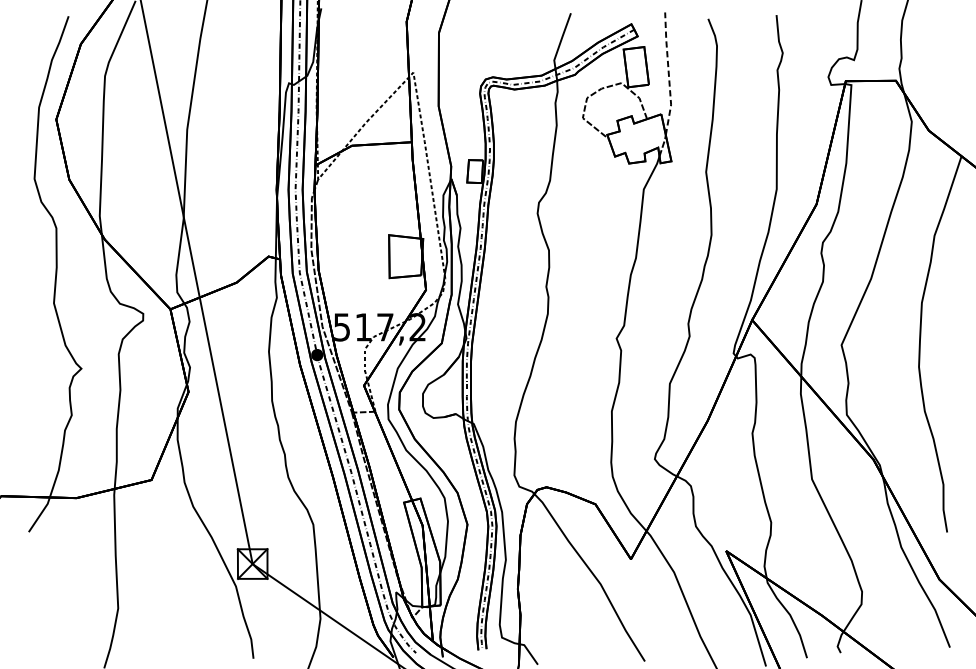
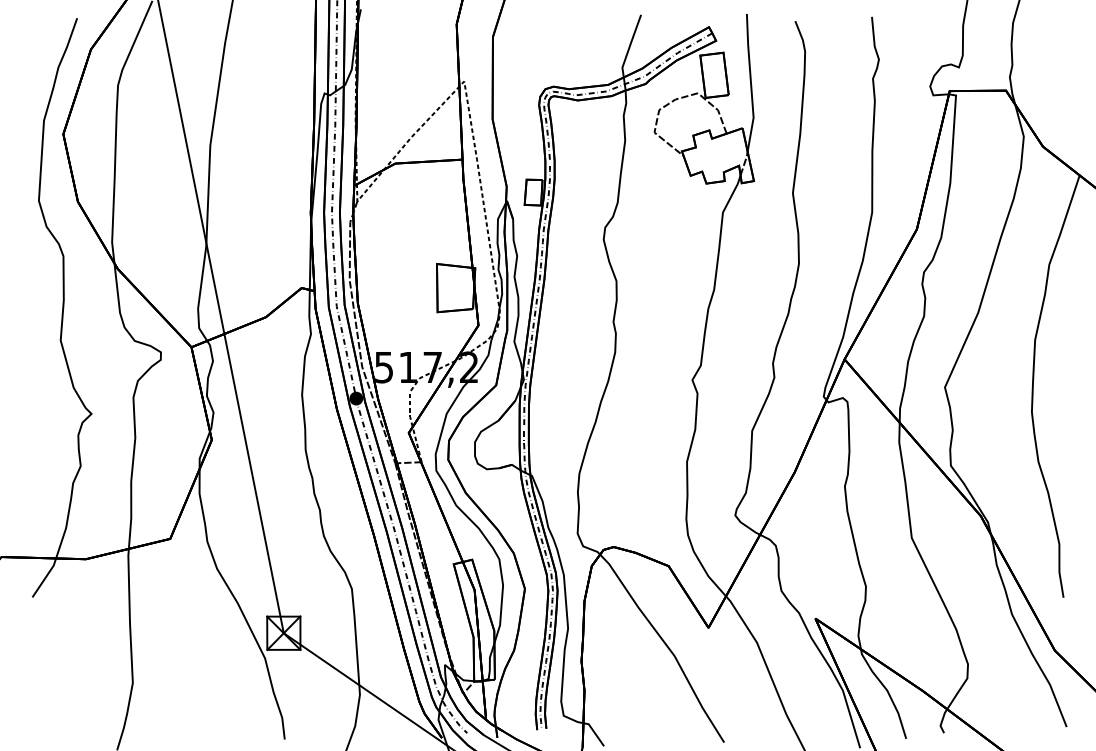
line: (669, 73) -> (751, 82), dashed -> solid

